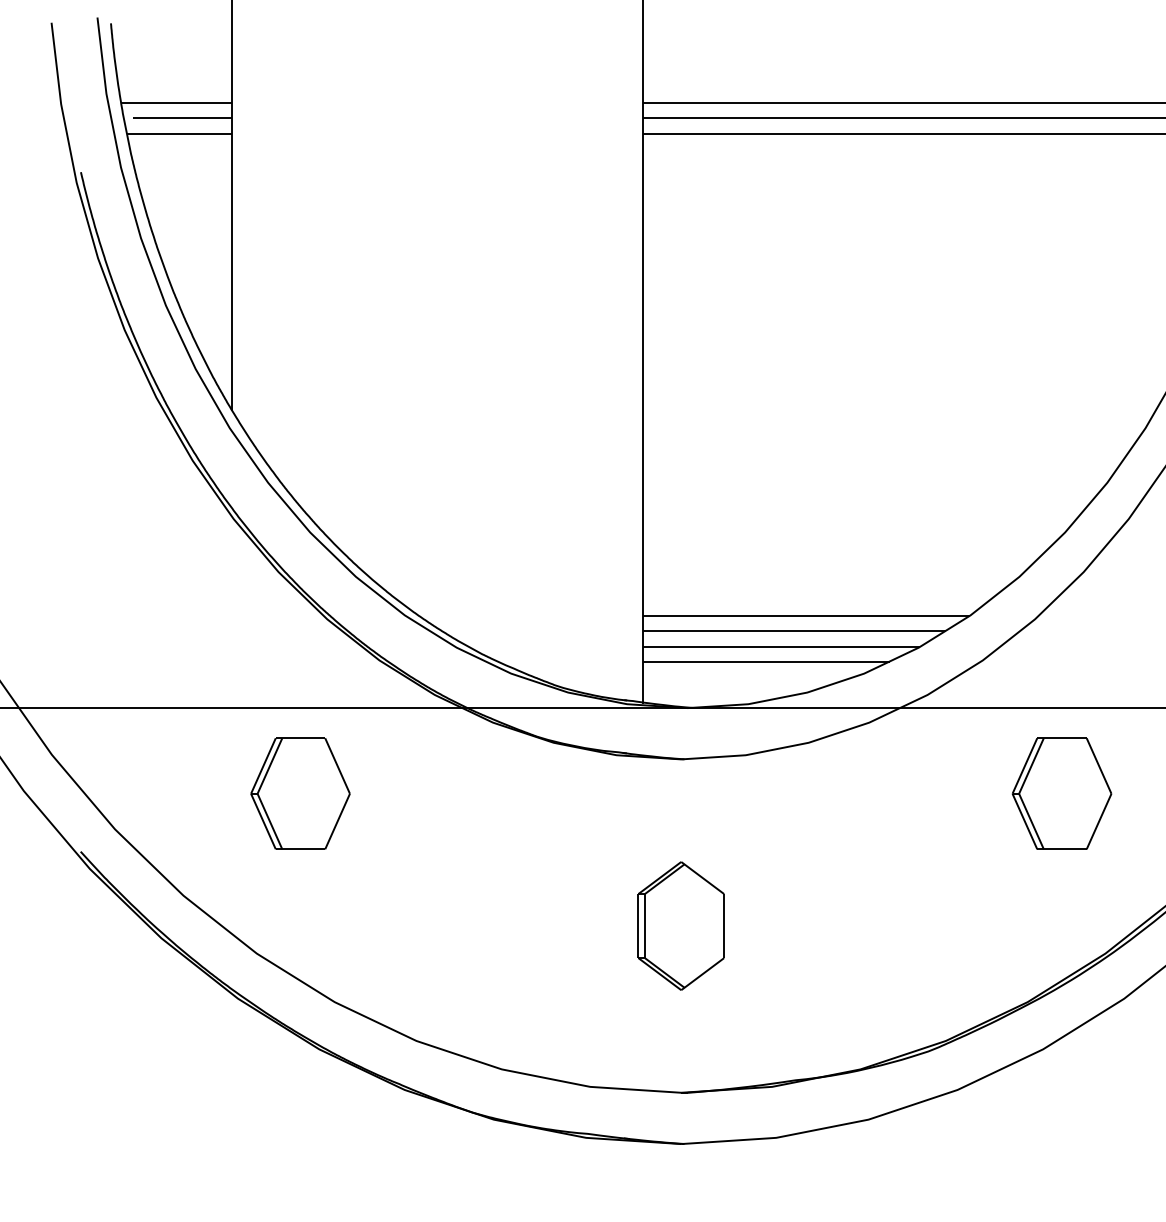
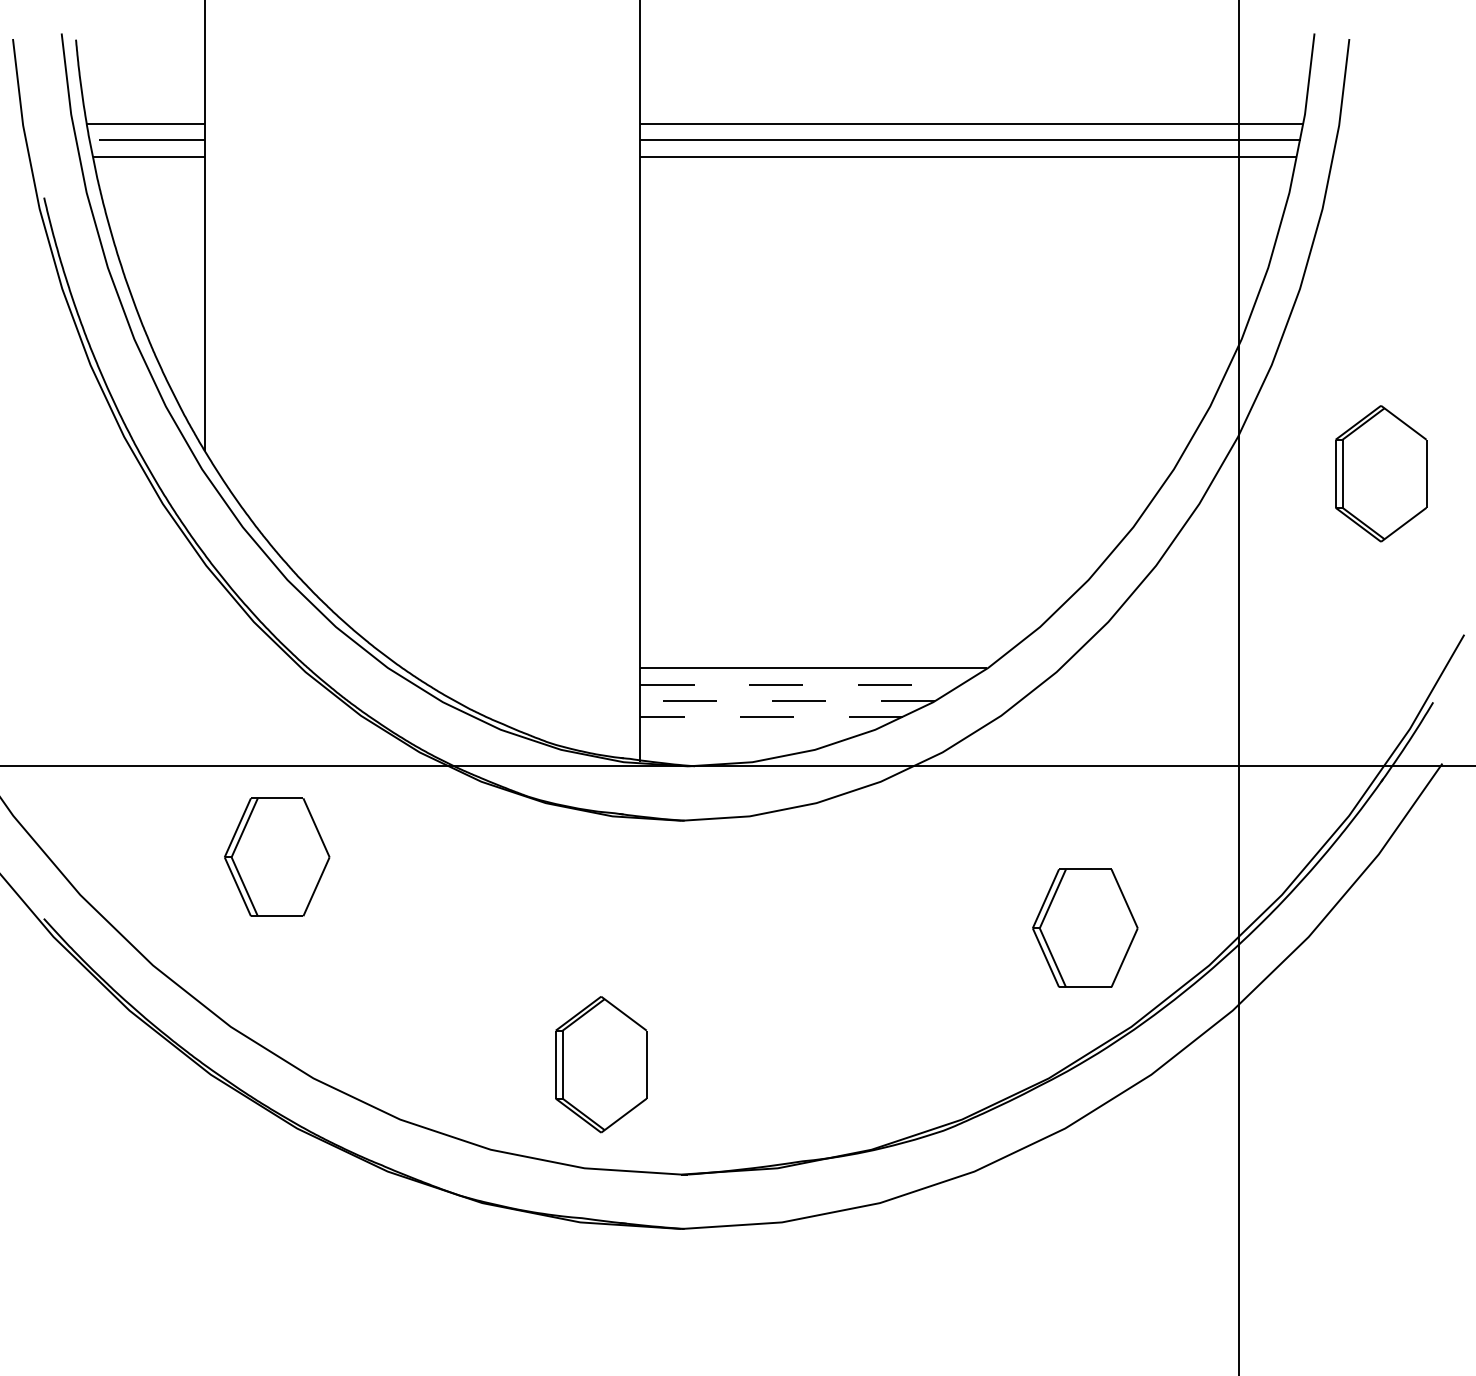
line: (794, 630) -> (801, 684), solid -> dashed
line: (781, 646) -> (787, 701), solid -> dashed
line: (766, 662) -> (771, 717), solid -> dashed
part: (1062, 793) -> (1085, 927), moved
part: (681, 925) -> (601, 1064), moved

